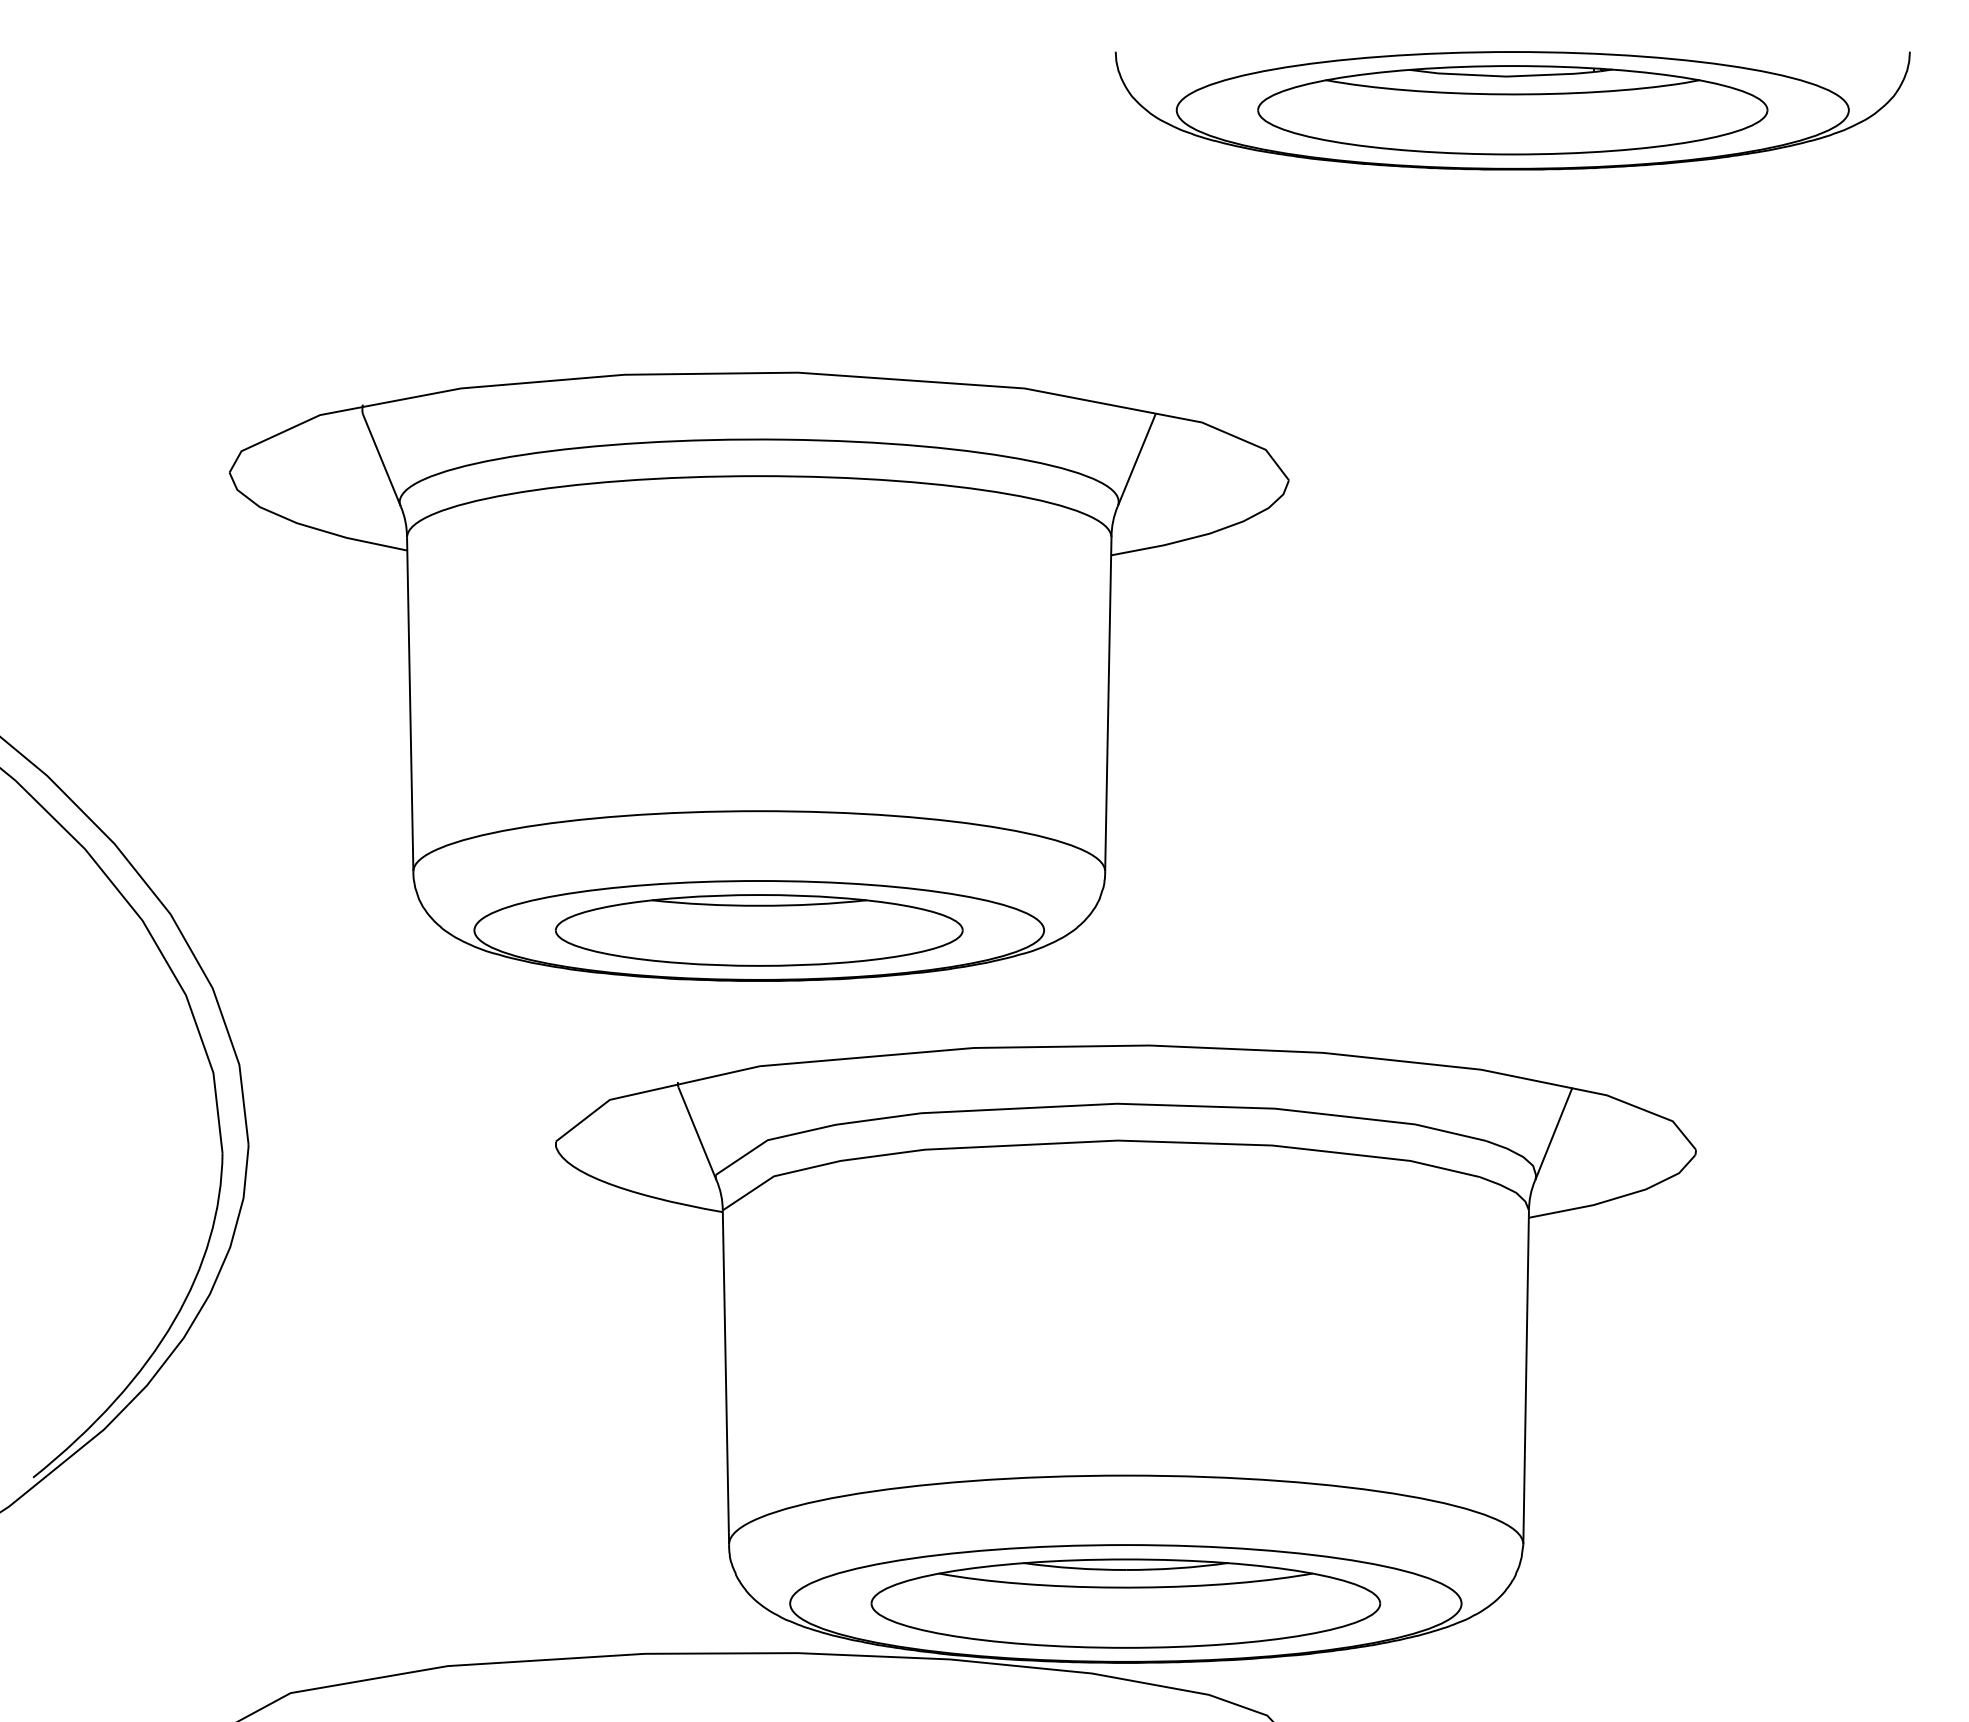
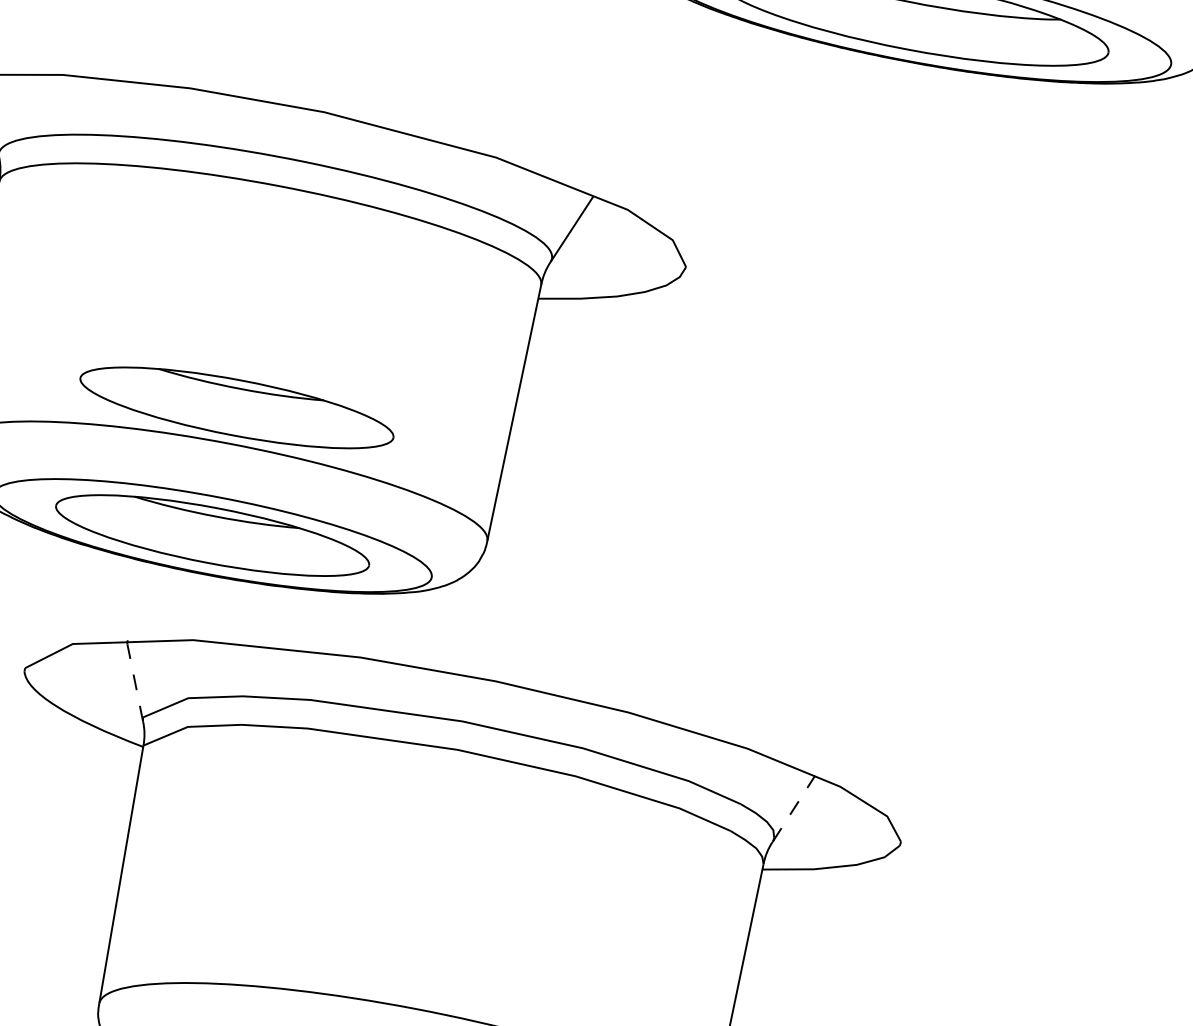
part: (758, 764) -> (236, 407), added
line: (697, 1133) -> (135, 682), solid -> dashed
line: (1553, 1133) -> (793, 808), solid -> dashed

